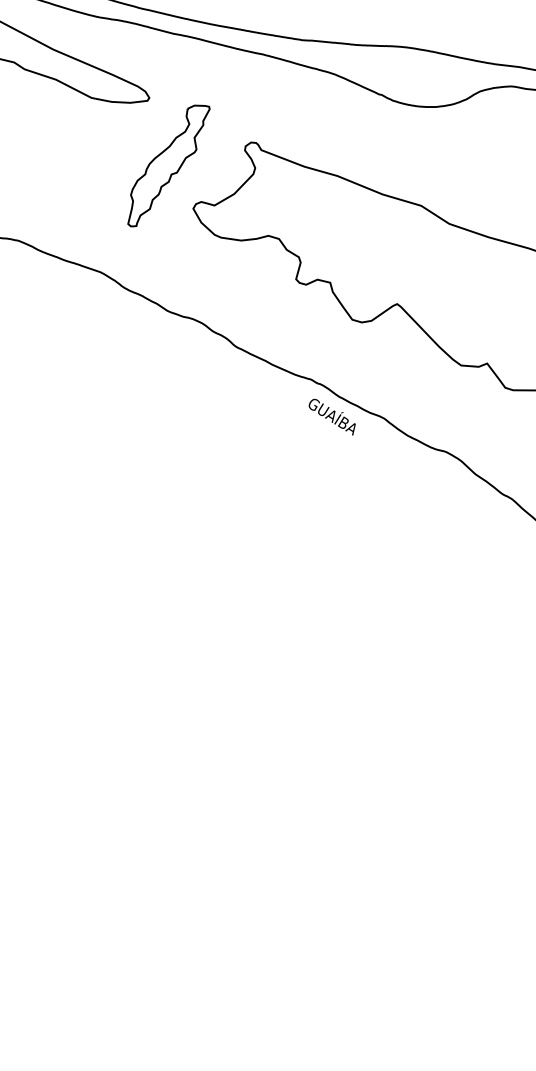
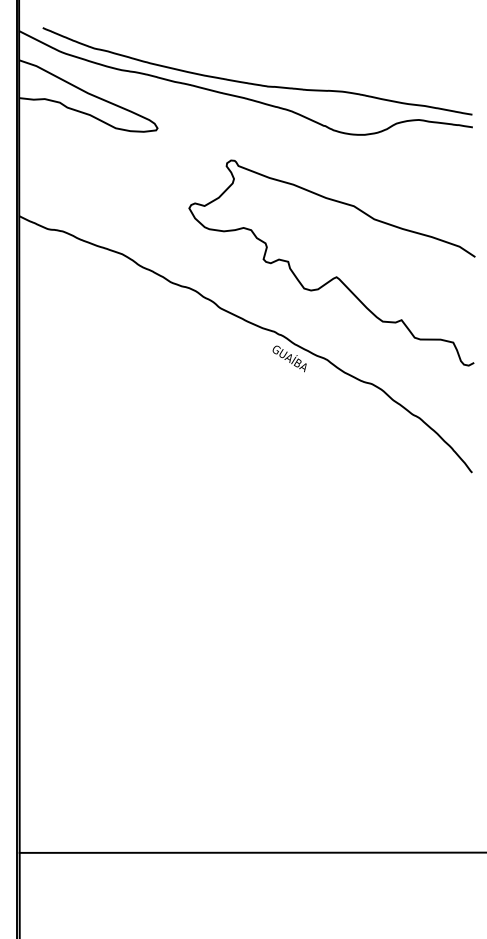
part: (168, 166) -> (171, 177), removed

